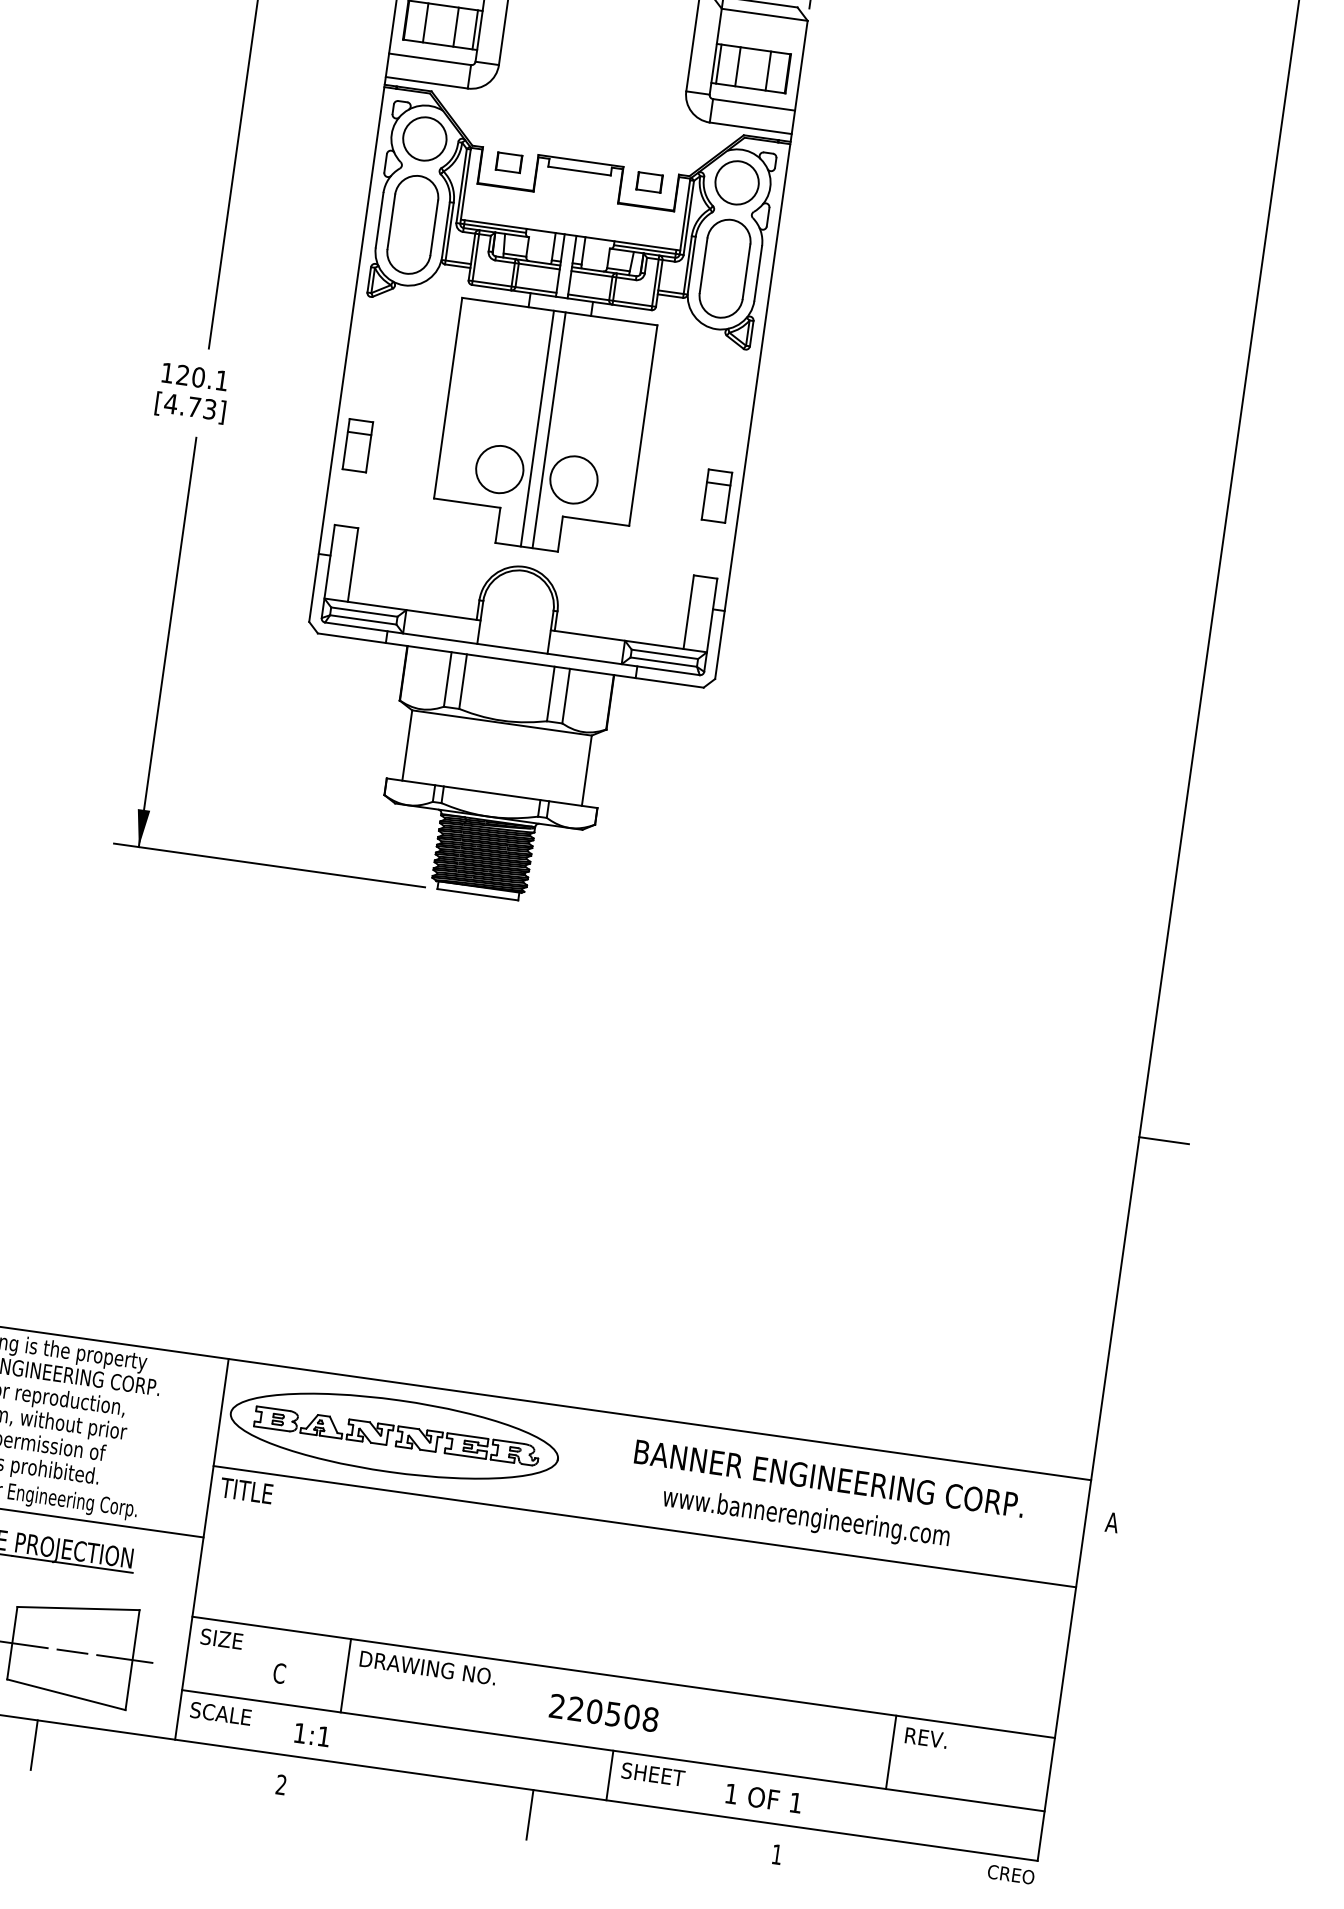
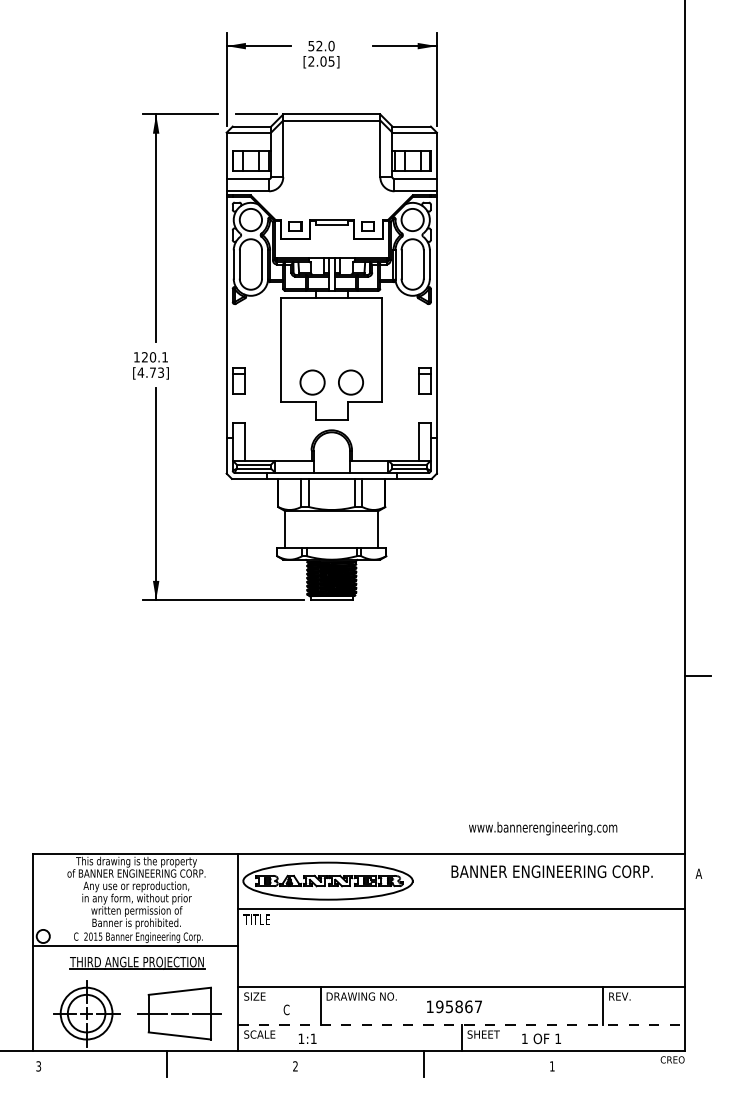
line: (536, 429) -> (328, 359), removed
line: (548, 430) -> (334, 359), removed
text: (806, 1518) -> (543, 828), moved
text: (604, 1712) -> (454, 1006), 220508 -> 195867
line: (614, 1751) -> (462, 1025), solid -> dashed

